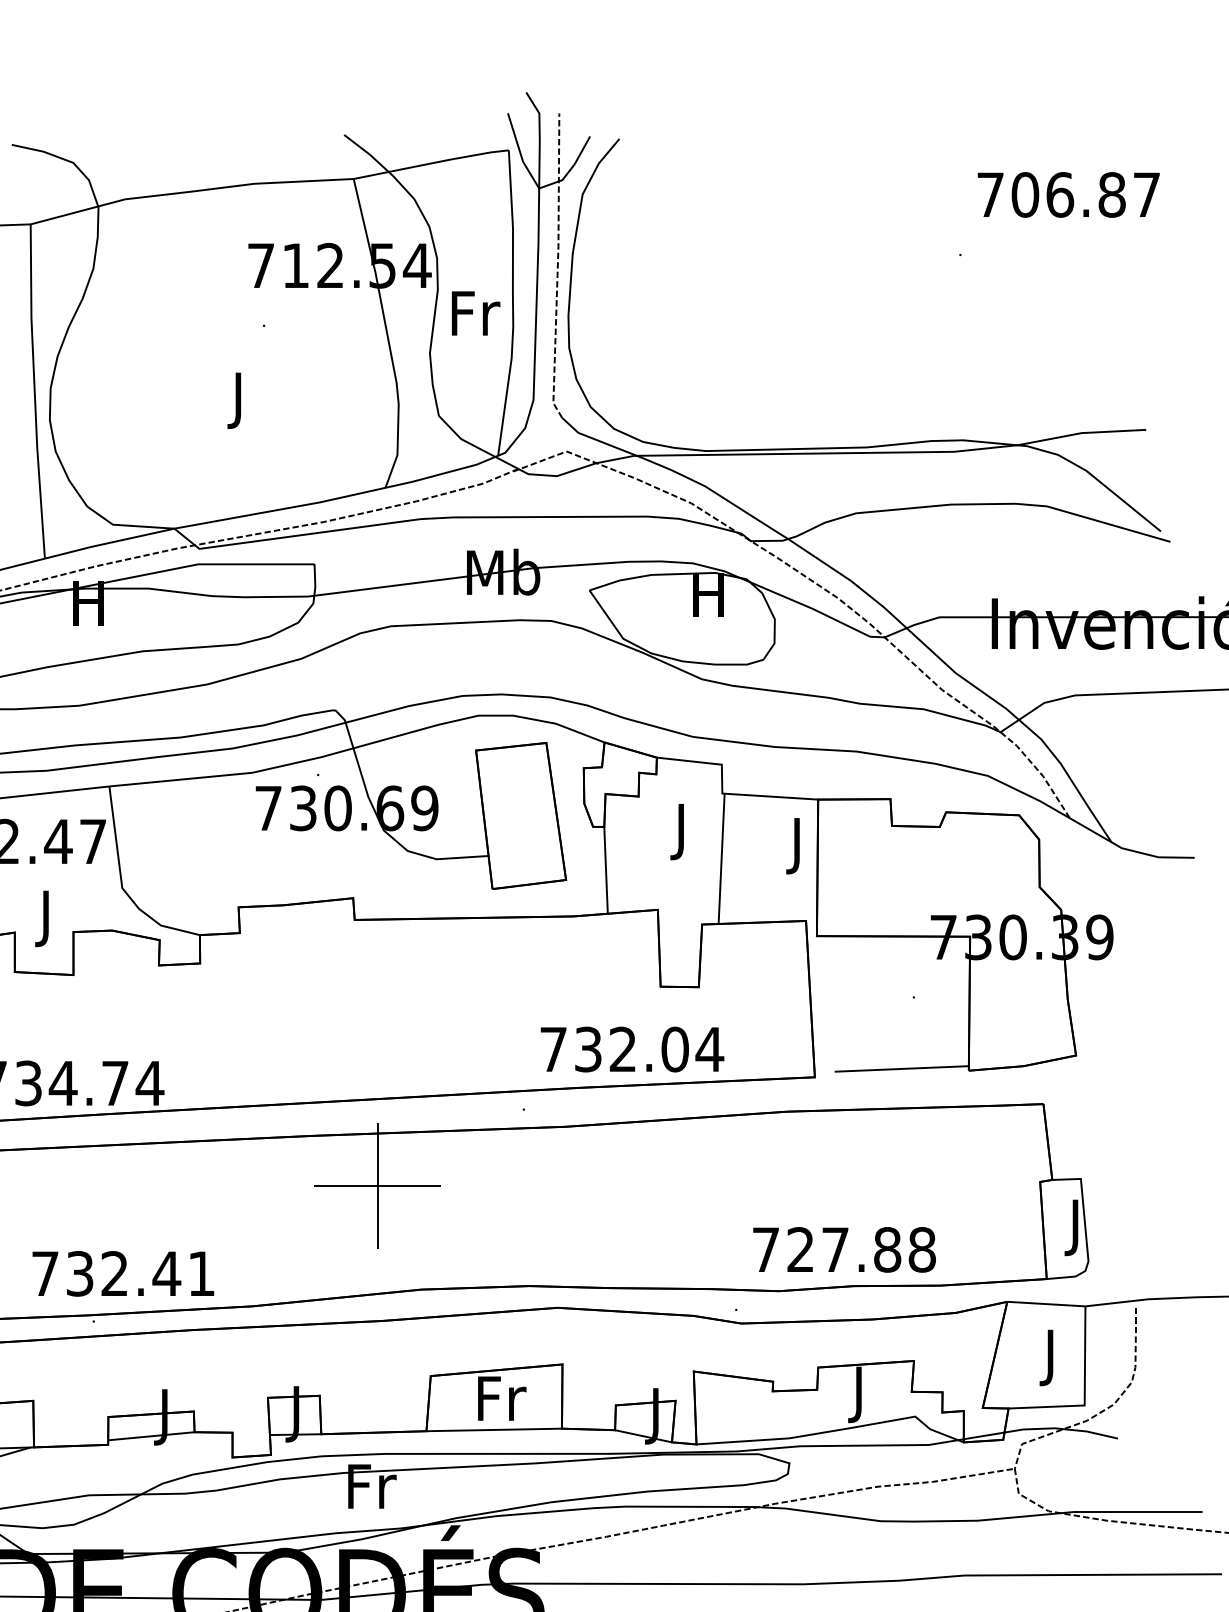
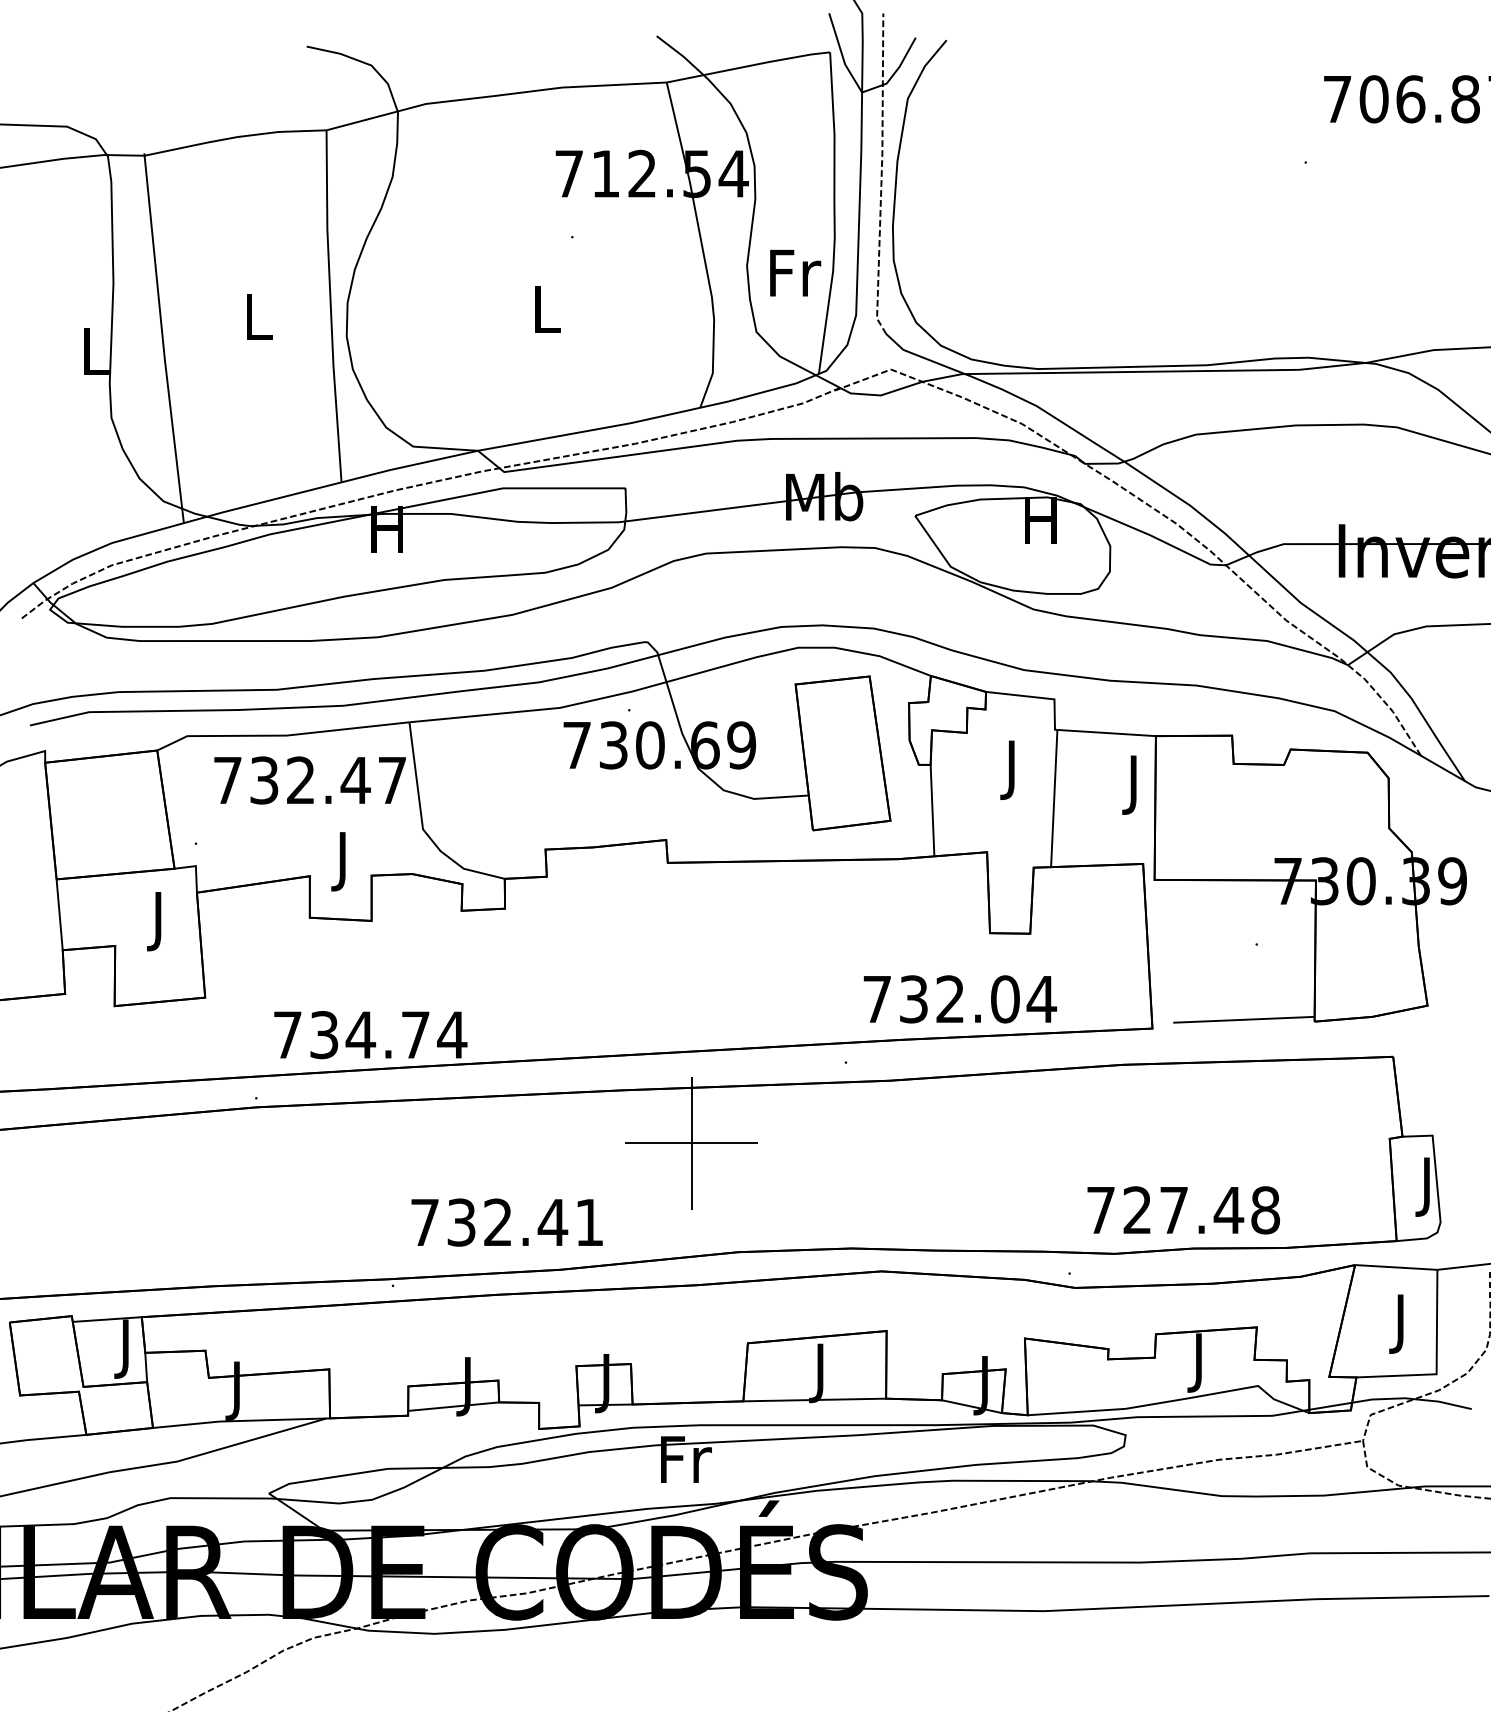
text: (475, 313) -> (795, 273), moved
text: (239, 400) -> (546, 315), J -> L
text: (887, 1250) -> (1228, 1210), 727.88 -> 727.48
text: (122, 1273) -> (506, 1222), moved
text: (501, 1404) -> (822, 1373), Fr -> J

